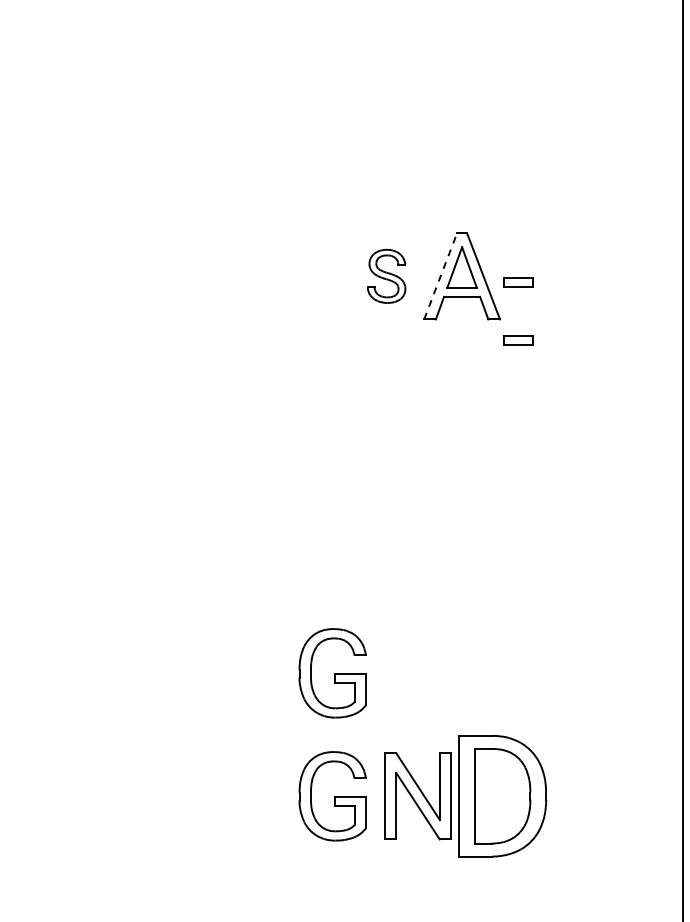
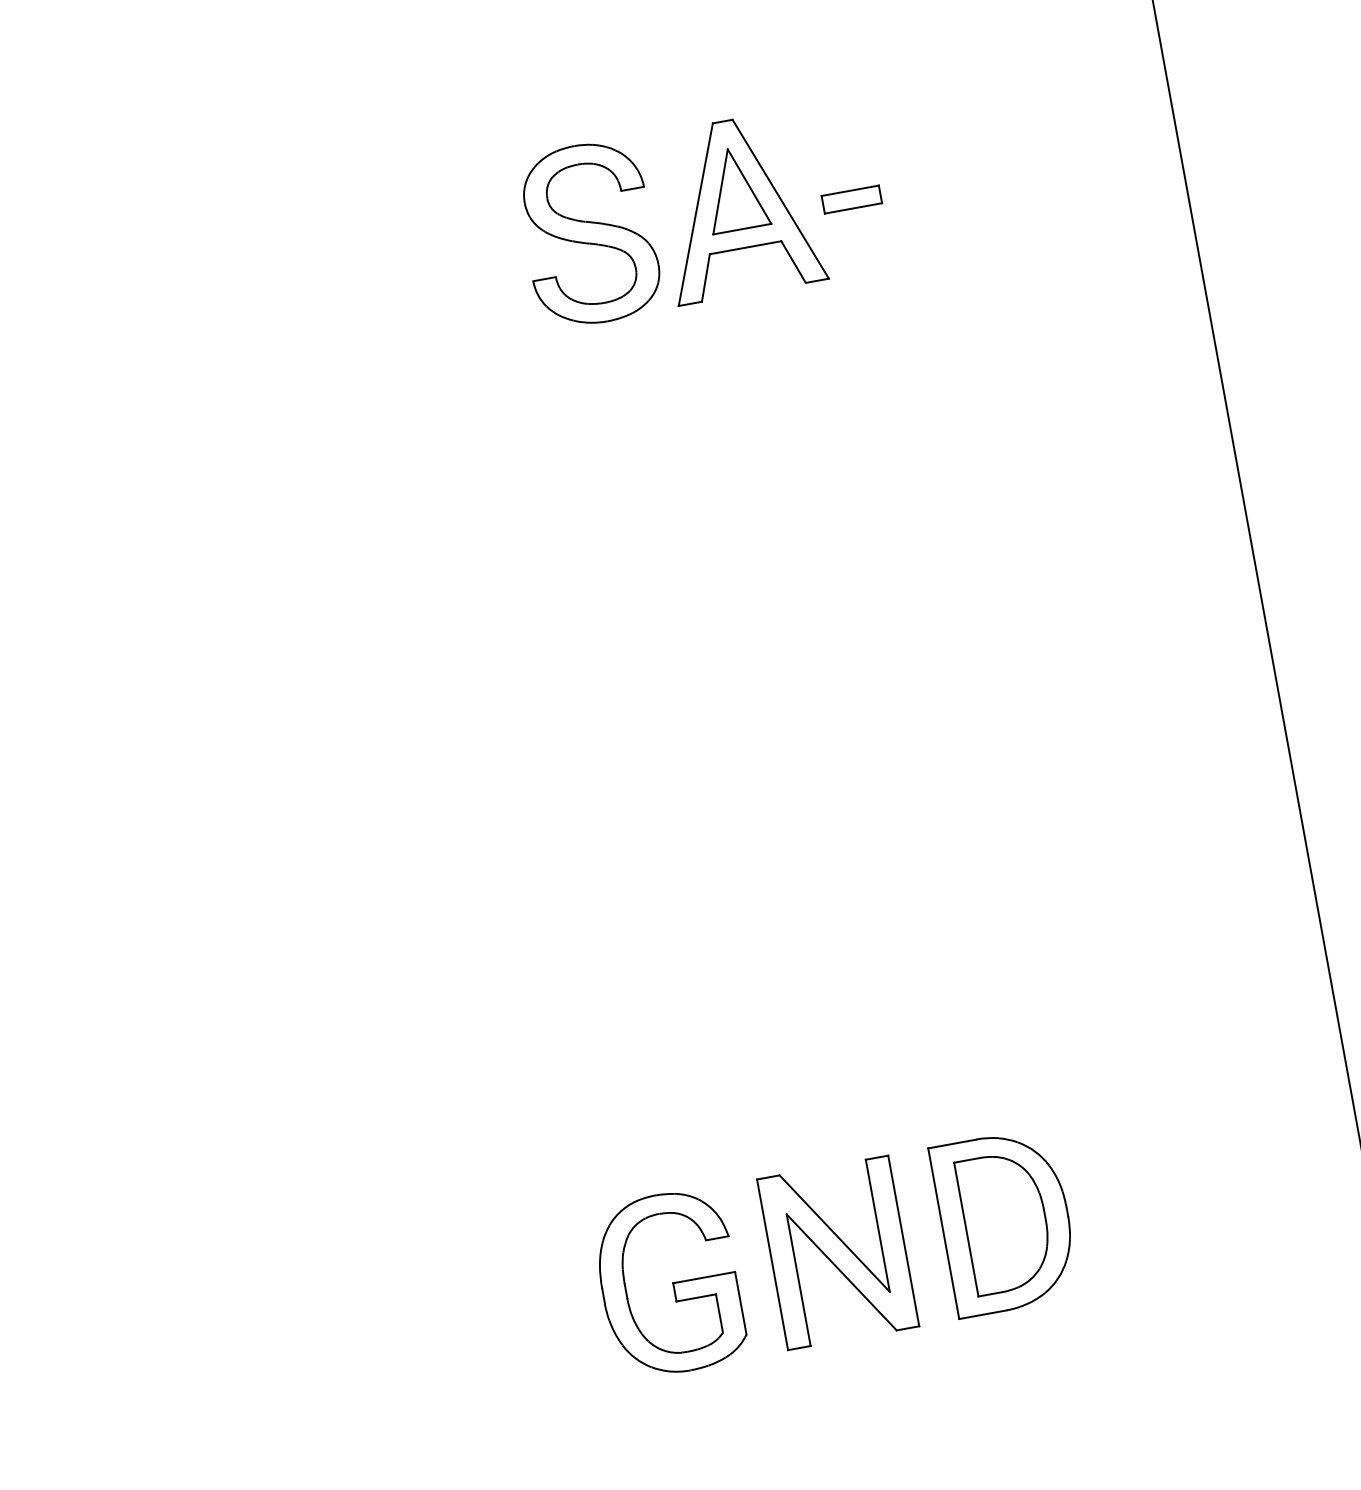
line: (440, 275) -> (695, 213), dashed -> solid
part: (386, 276) -> (588, 234), size x1.67
part: (518, 340) -> (873, 313), removed
part: (332, 673) -> (624, 1040), removed
part: (502, 796) -> (1005, 1222), size x0.71

